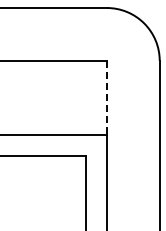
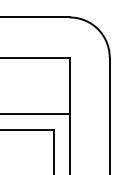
line: (106, 97) -> (69, 85), dashed -> solid

